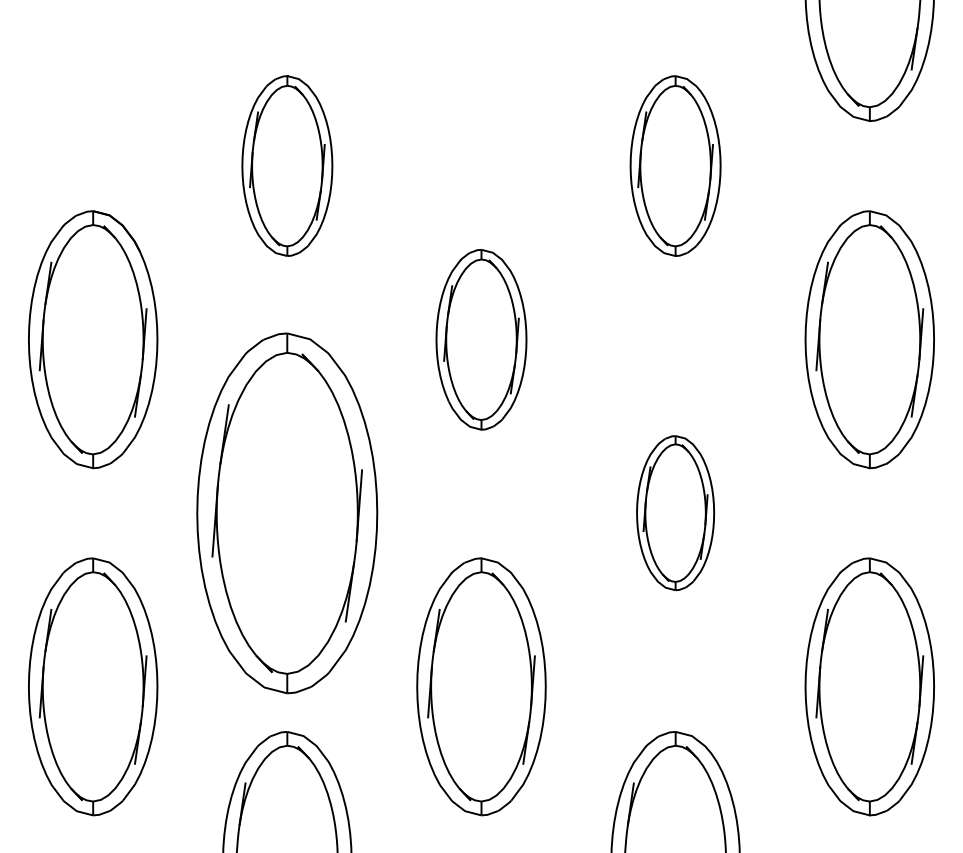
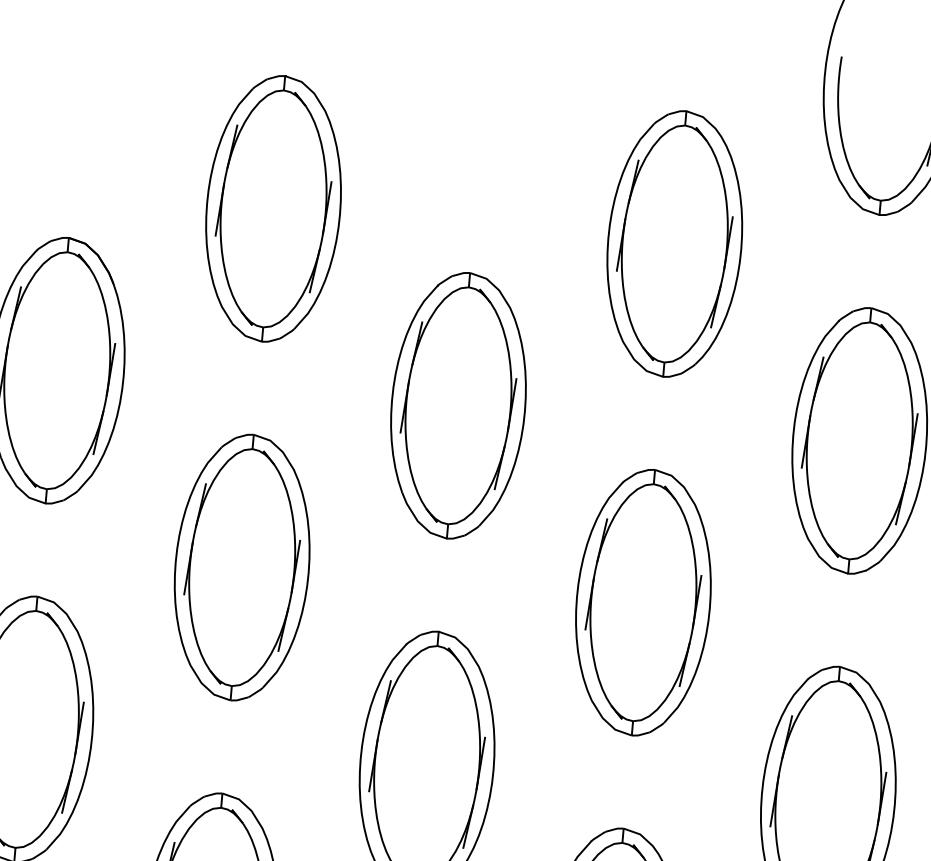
part: (287, 165) -> (273, 208), size x1.43
part: (675, 165) -> (674, 243), size x1.43
part: (481, 339) -> (458, 405), size x1.43
part: (287, 512) -> (242, 566), size x0.71
part: (675, 512) -> (643, 601), size x1.67

